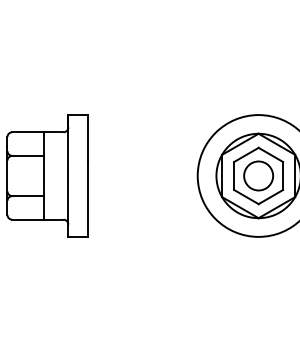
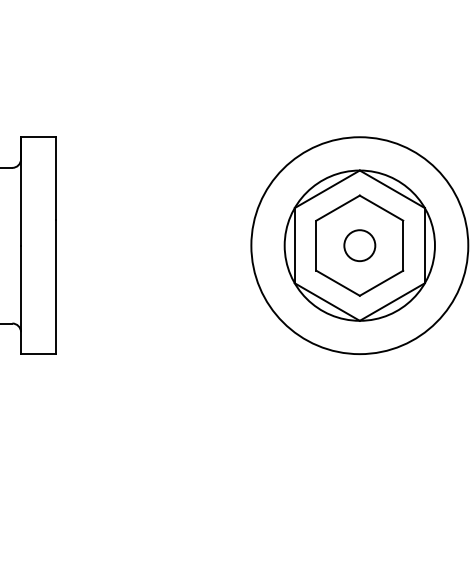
circle: (258, 175) -> (359, 244), size x0.6

